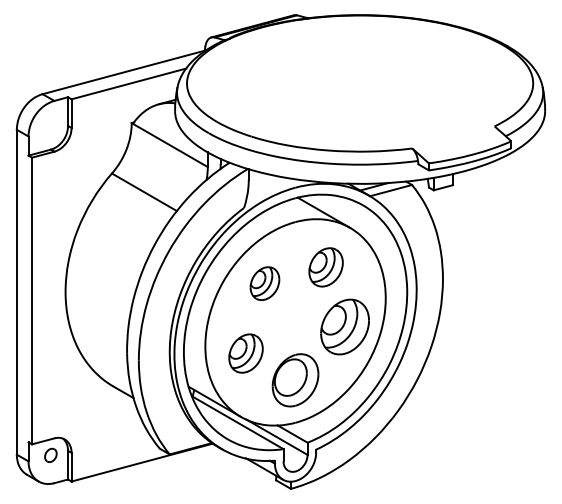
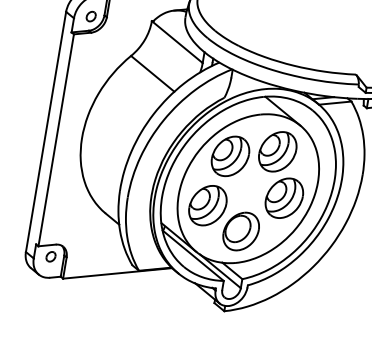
part: (50, 130) -> (90, 16), added
part: (325, 267) -> (277, 151), size x1.43
part: (264, 283) -> (230, 156), size x1.67
part: (245, 353) -> (207, 205), size x1.43

